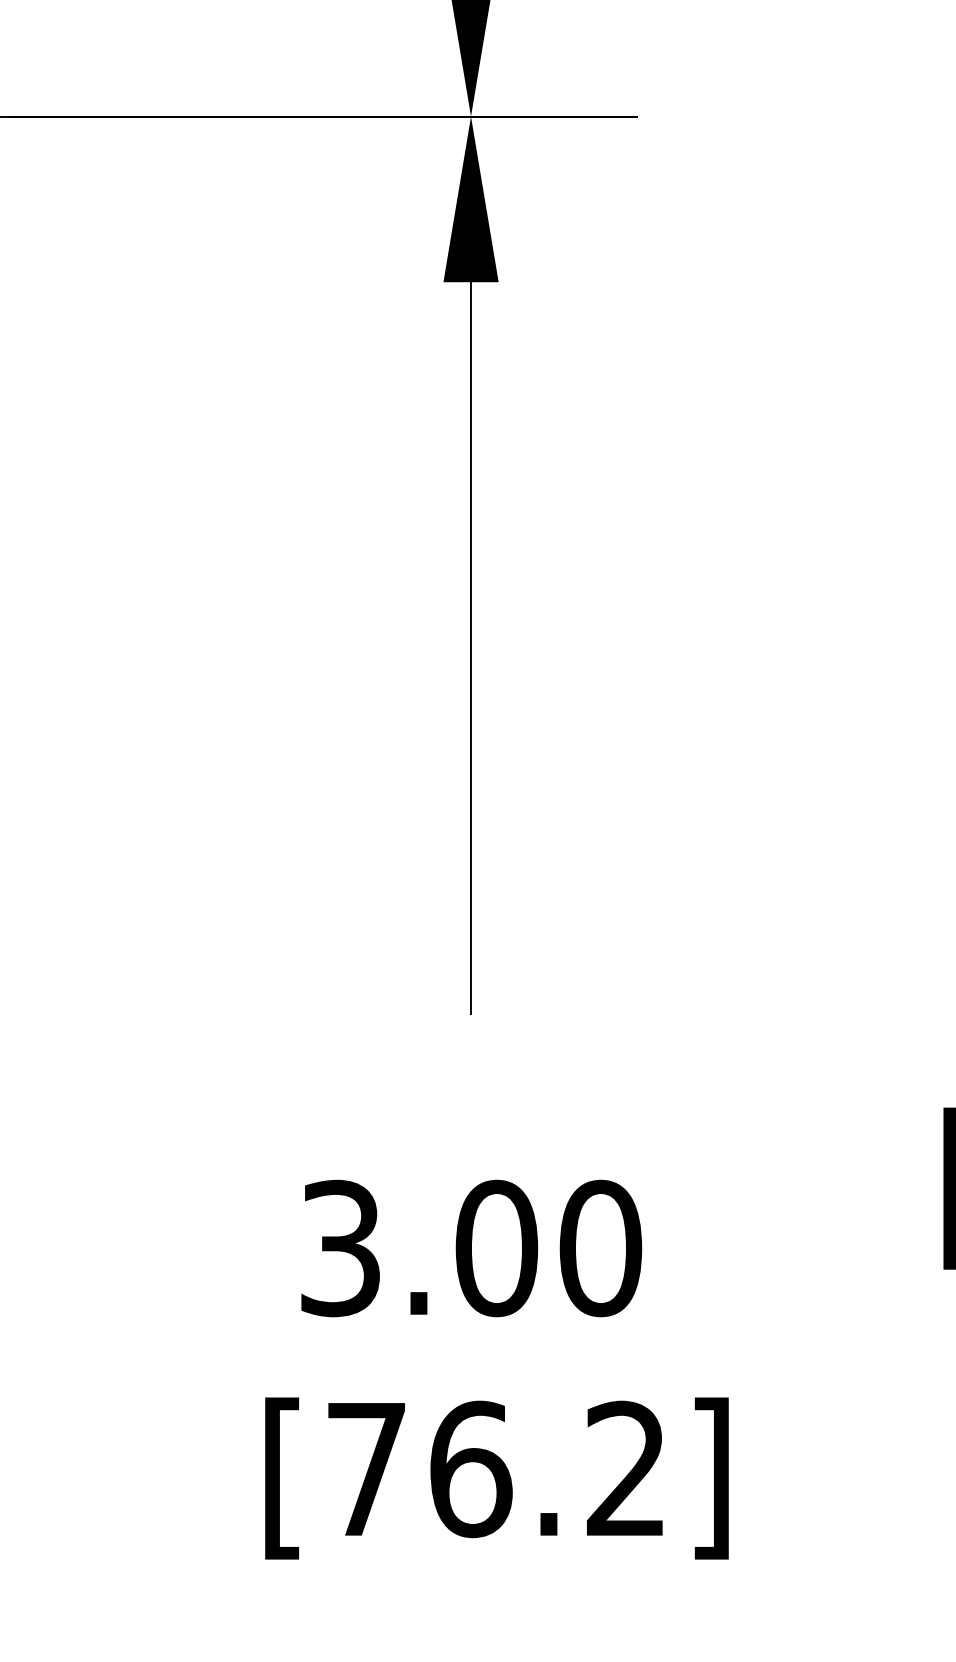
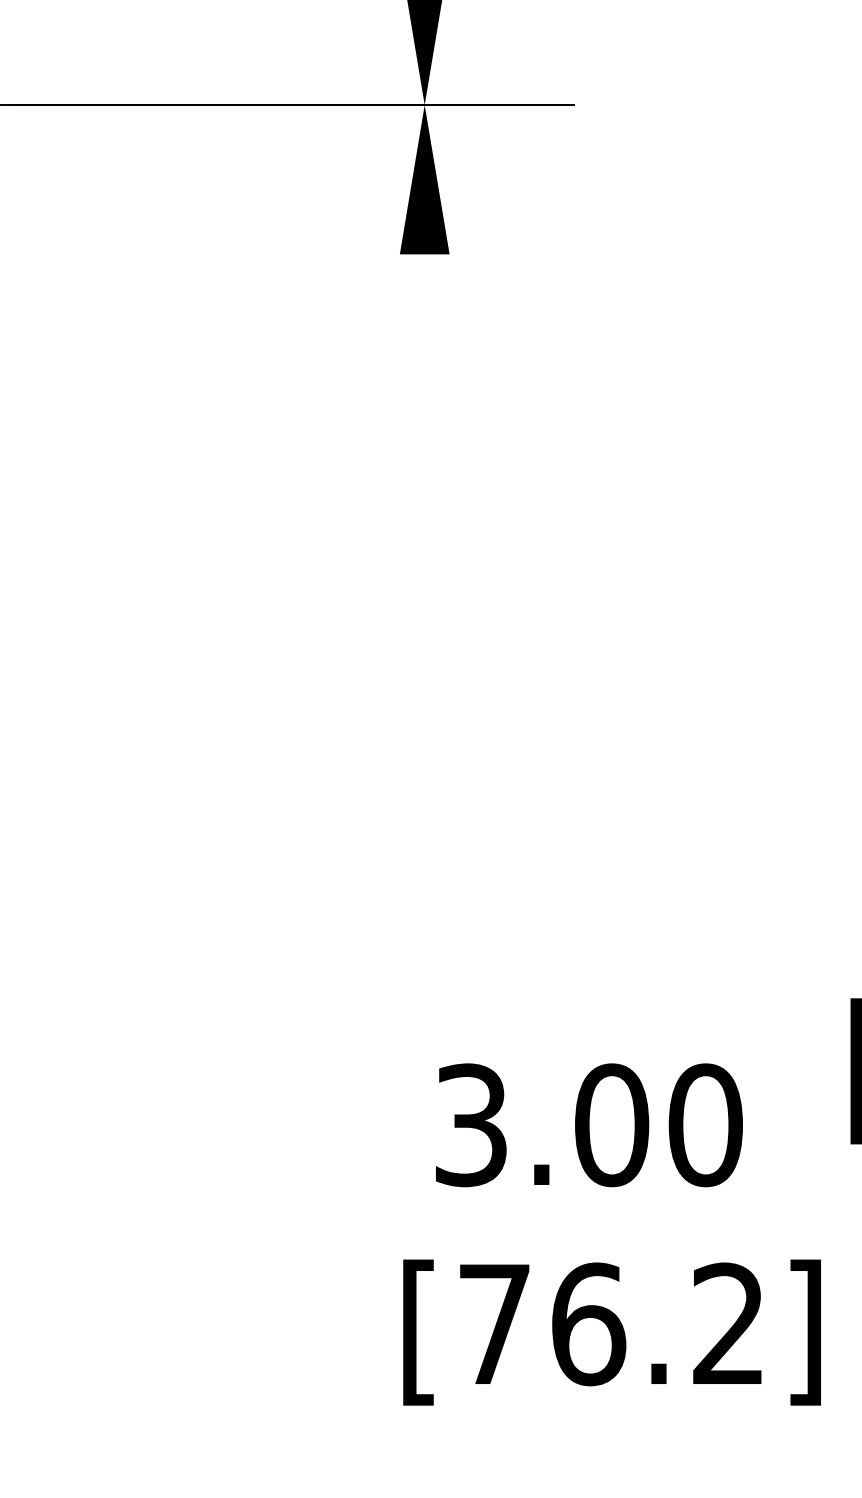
line: (471, 648) -> (425, 584), removed
text: (496, 1369) -> (611, 1234), moved

